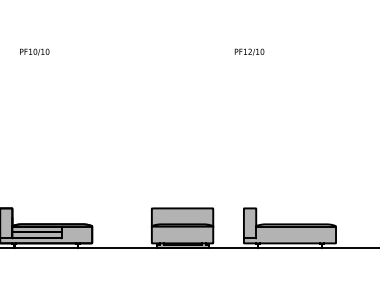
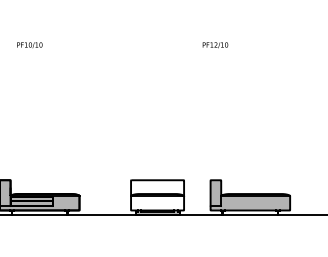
fill: (182, 226) -> (157, 195), removed

